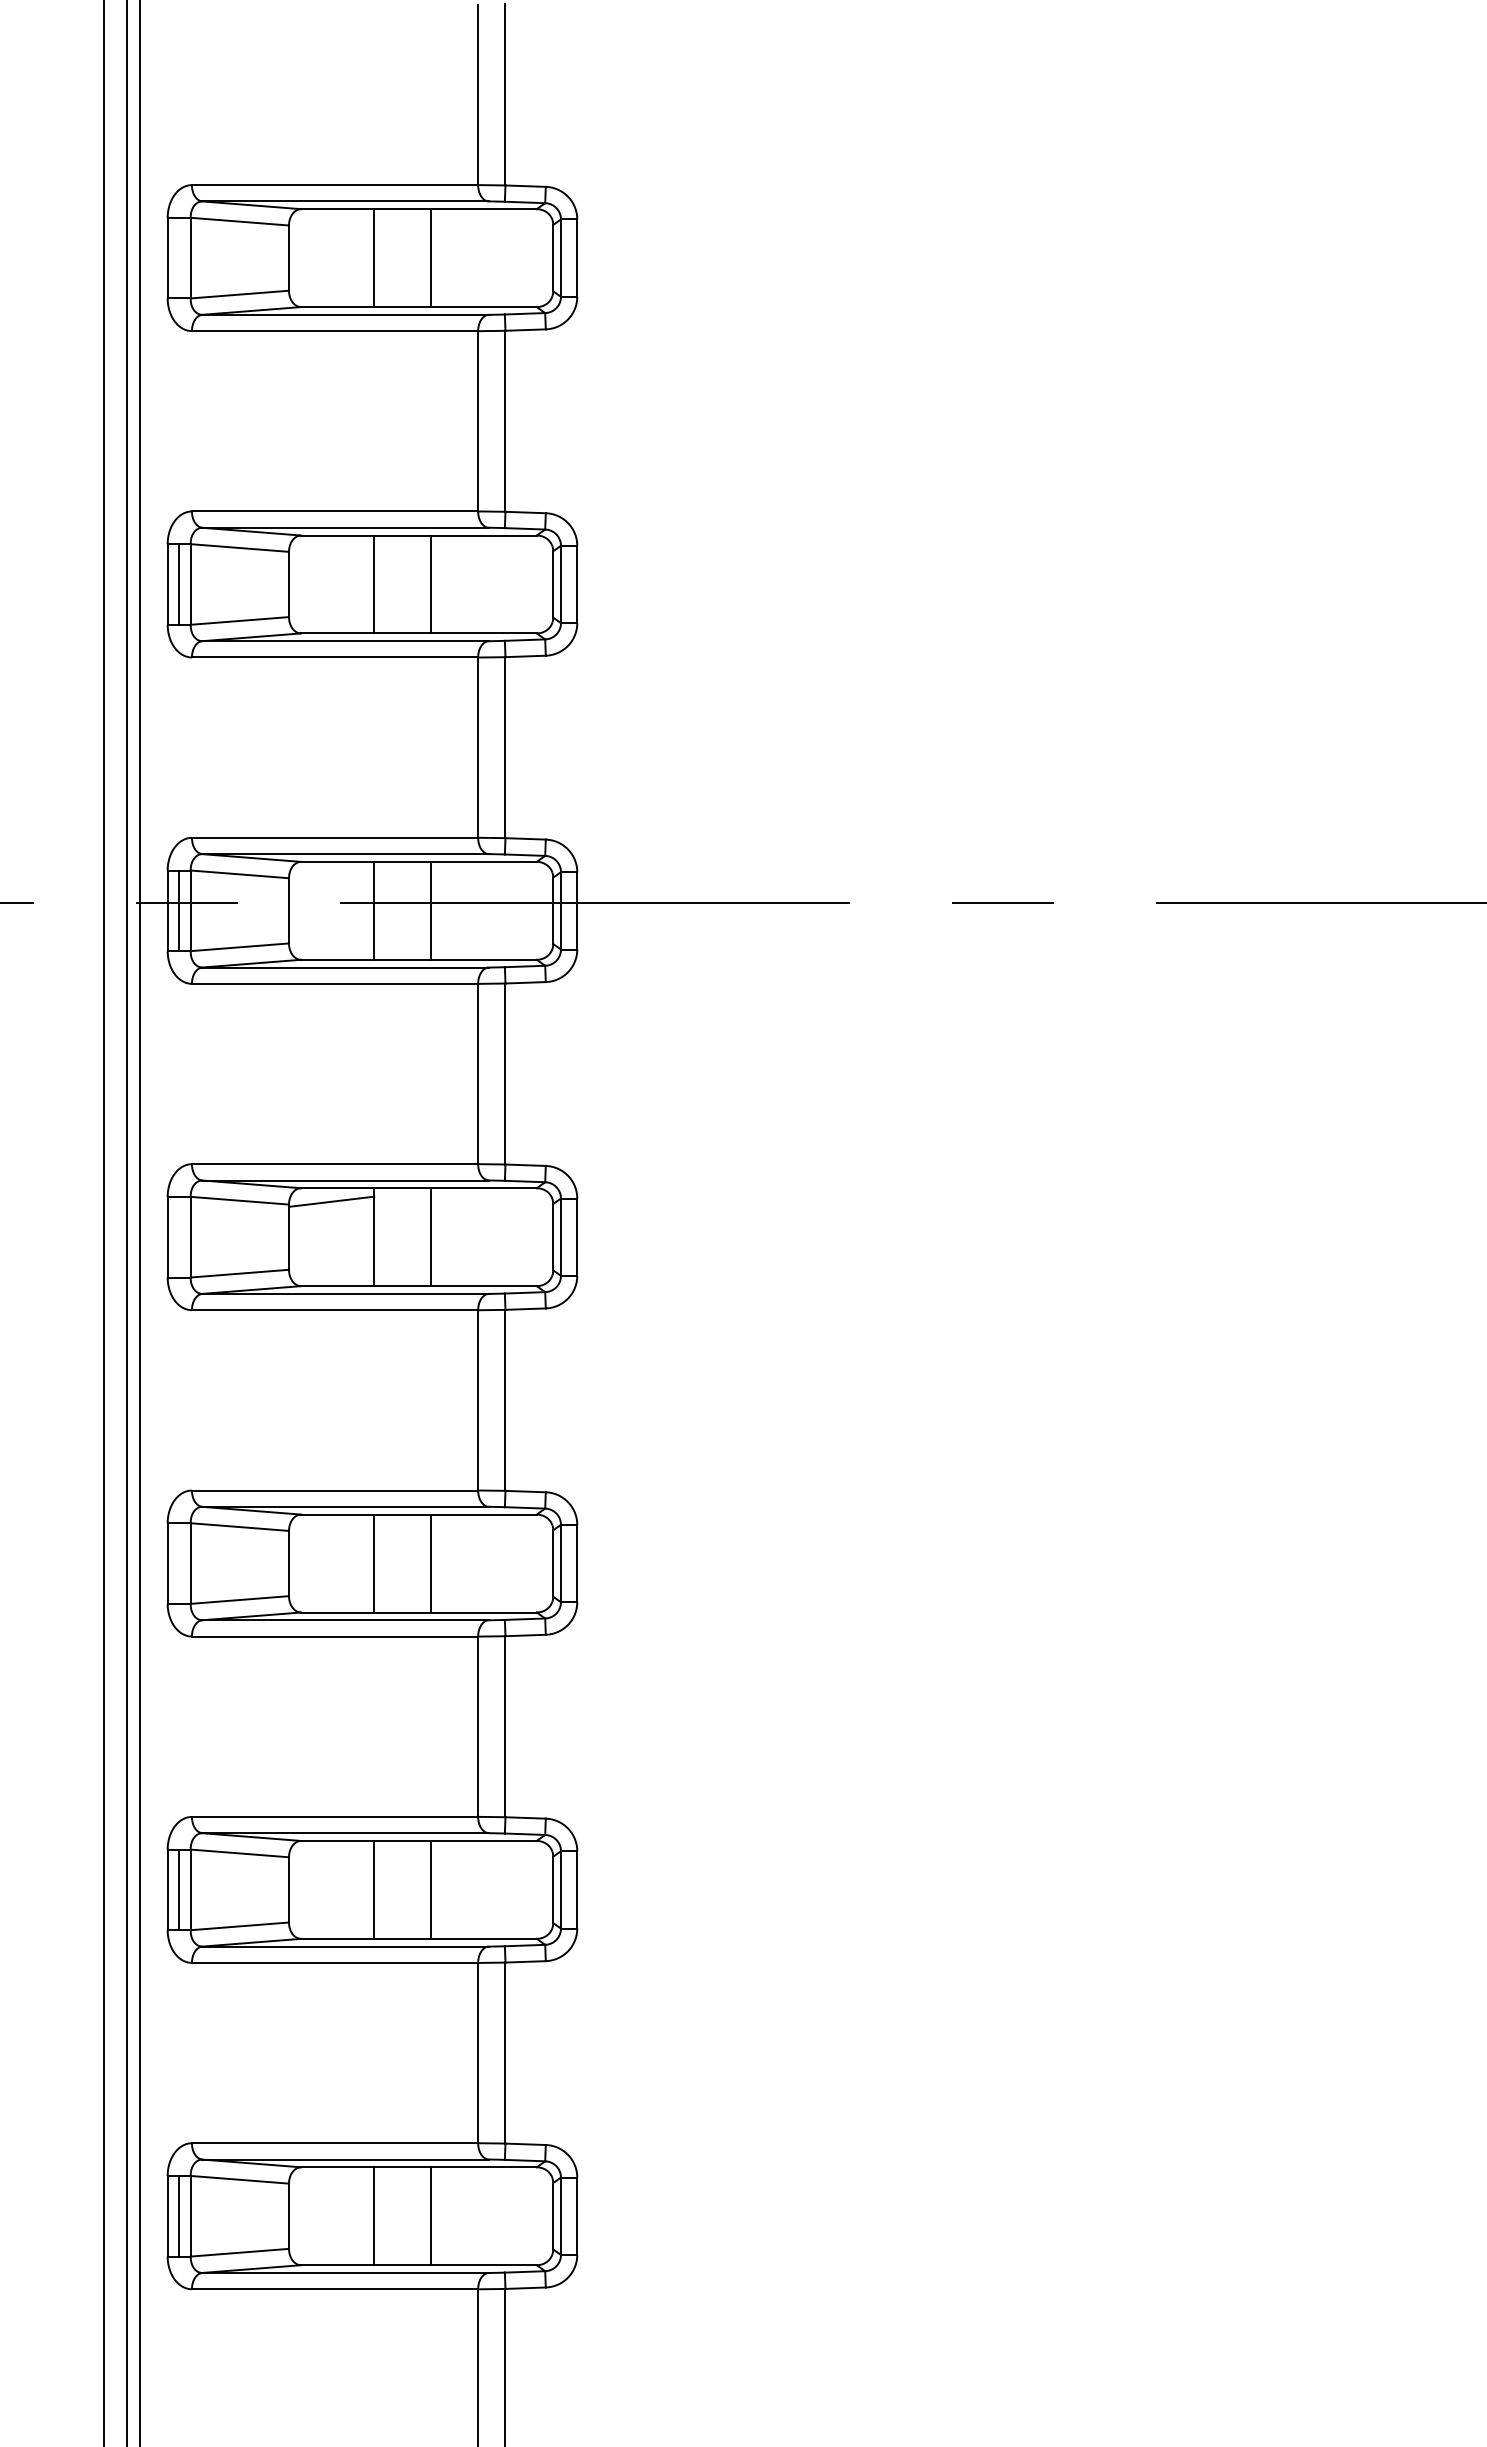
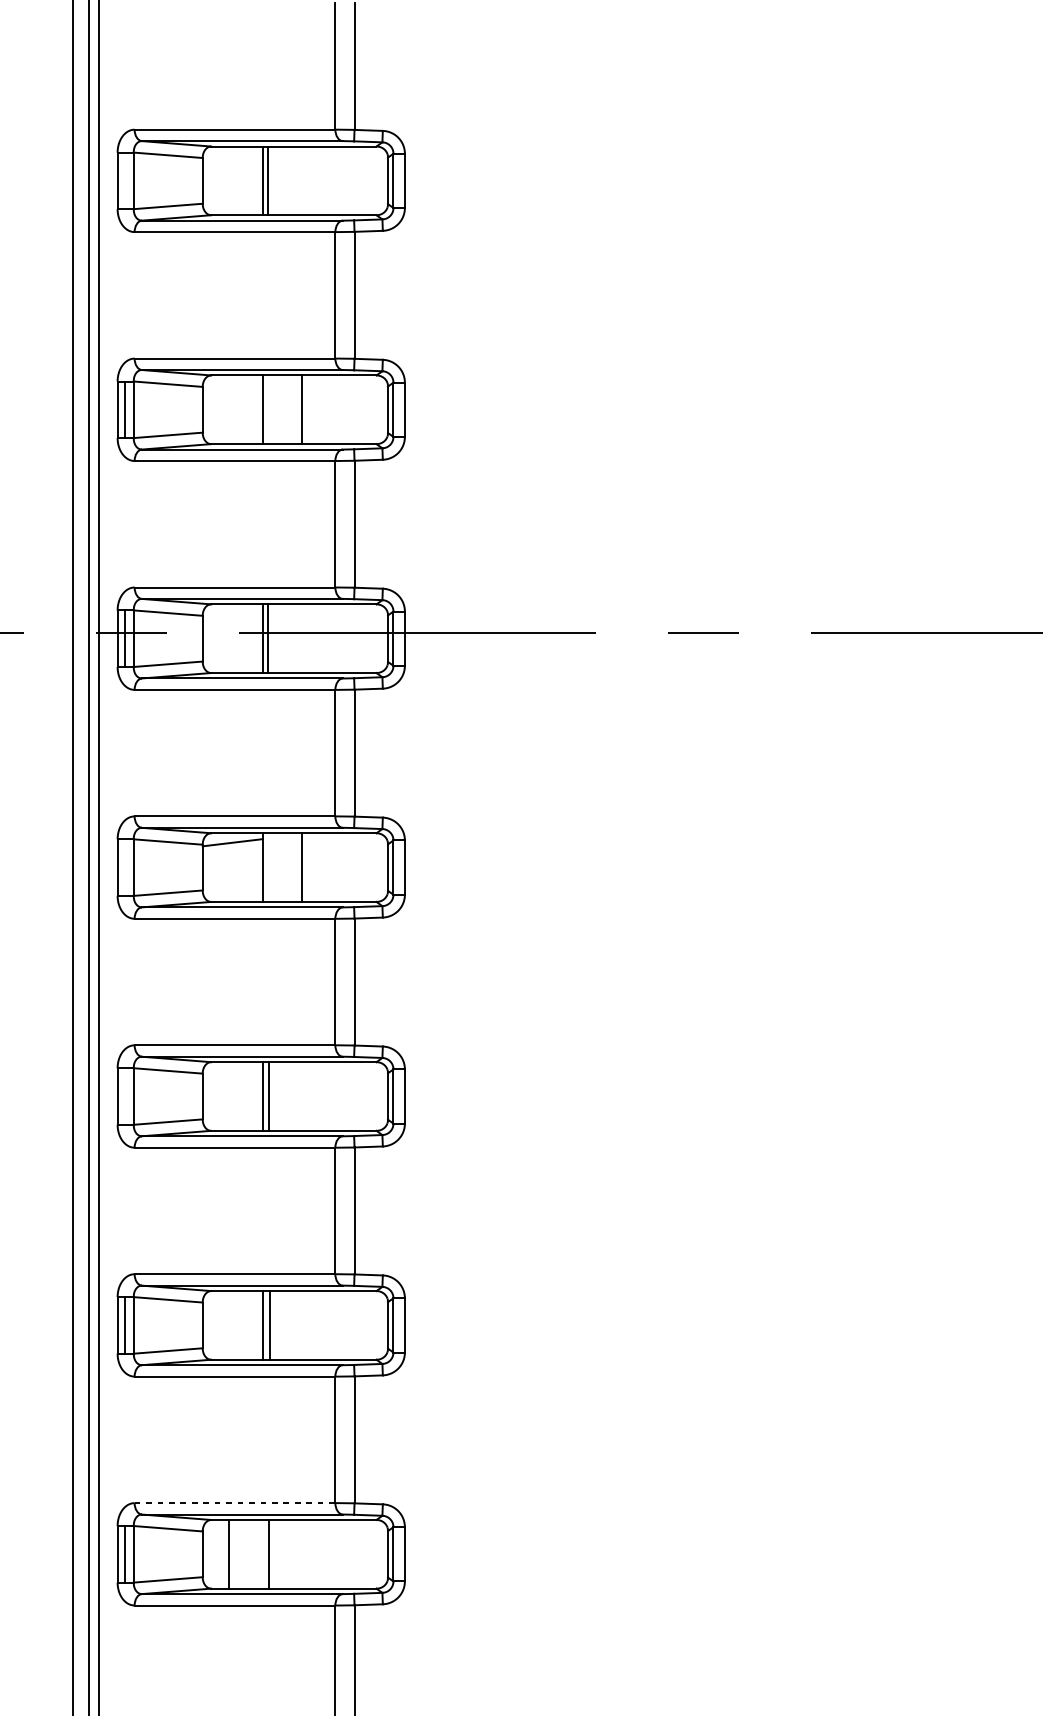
line: (430, 258) -> (268, 181), moved
line: (430, 910) -> (267, 638), moved
line: (430, 1563) -> (268, 1096), moved
line: (430, 1889) -> (269, 1325), moved
line: (335, 2143) -> (235, 1503), solid -> dashed
line: (374, 2216) -> (229, 1554), moved
line: (430, 2216) -> (268, 1554), moved

